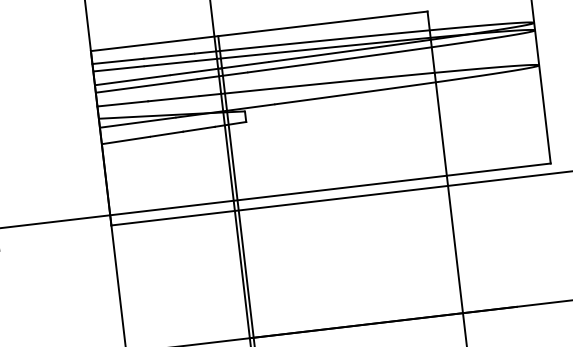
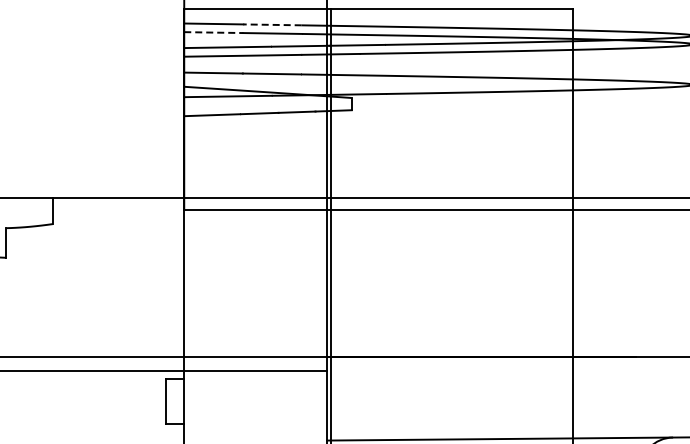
line: (168, 55) -> (271, 24), solid -> dashed
line: (118, 68) -> (213, 32), solid -> dashed

